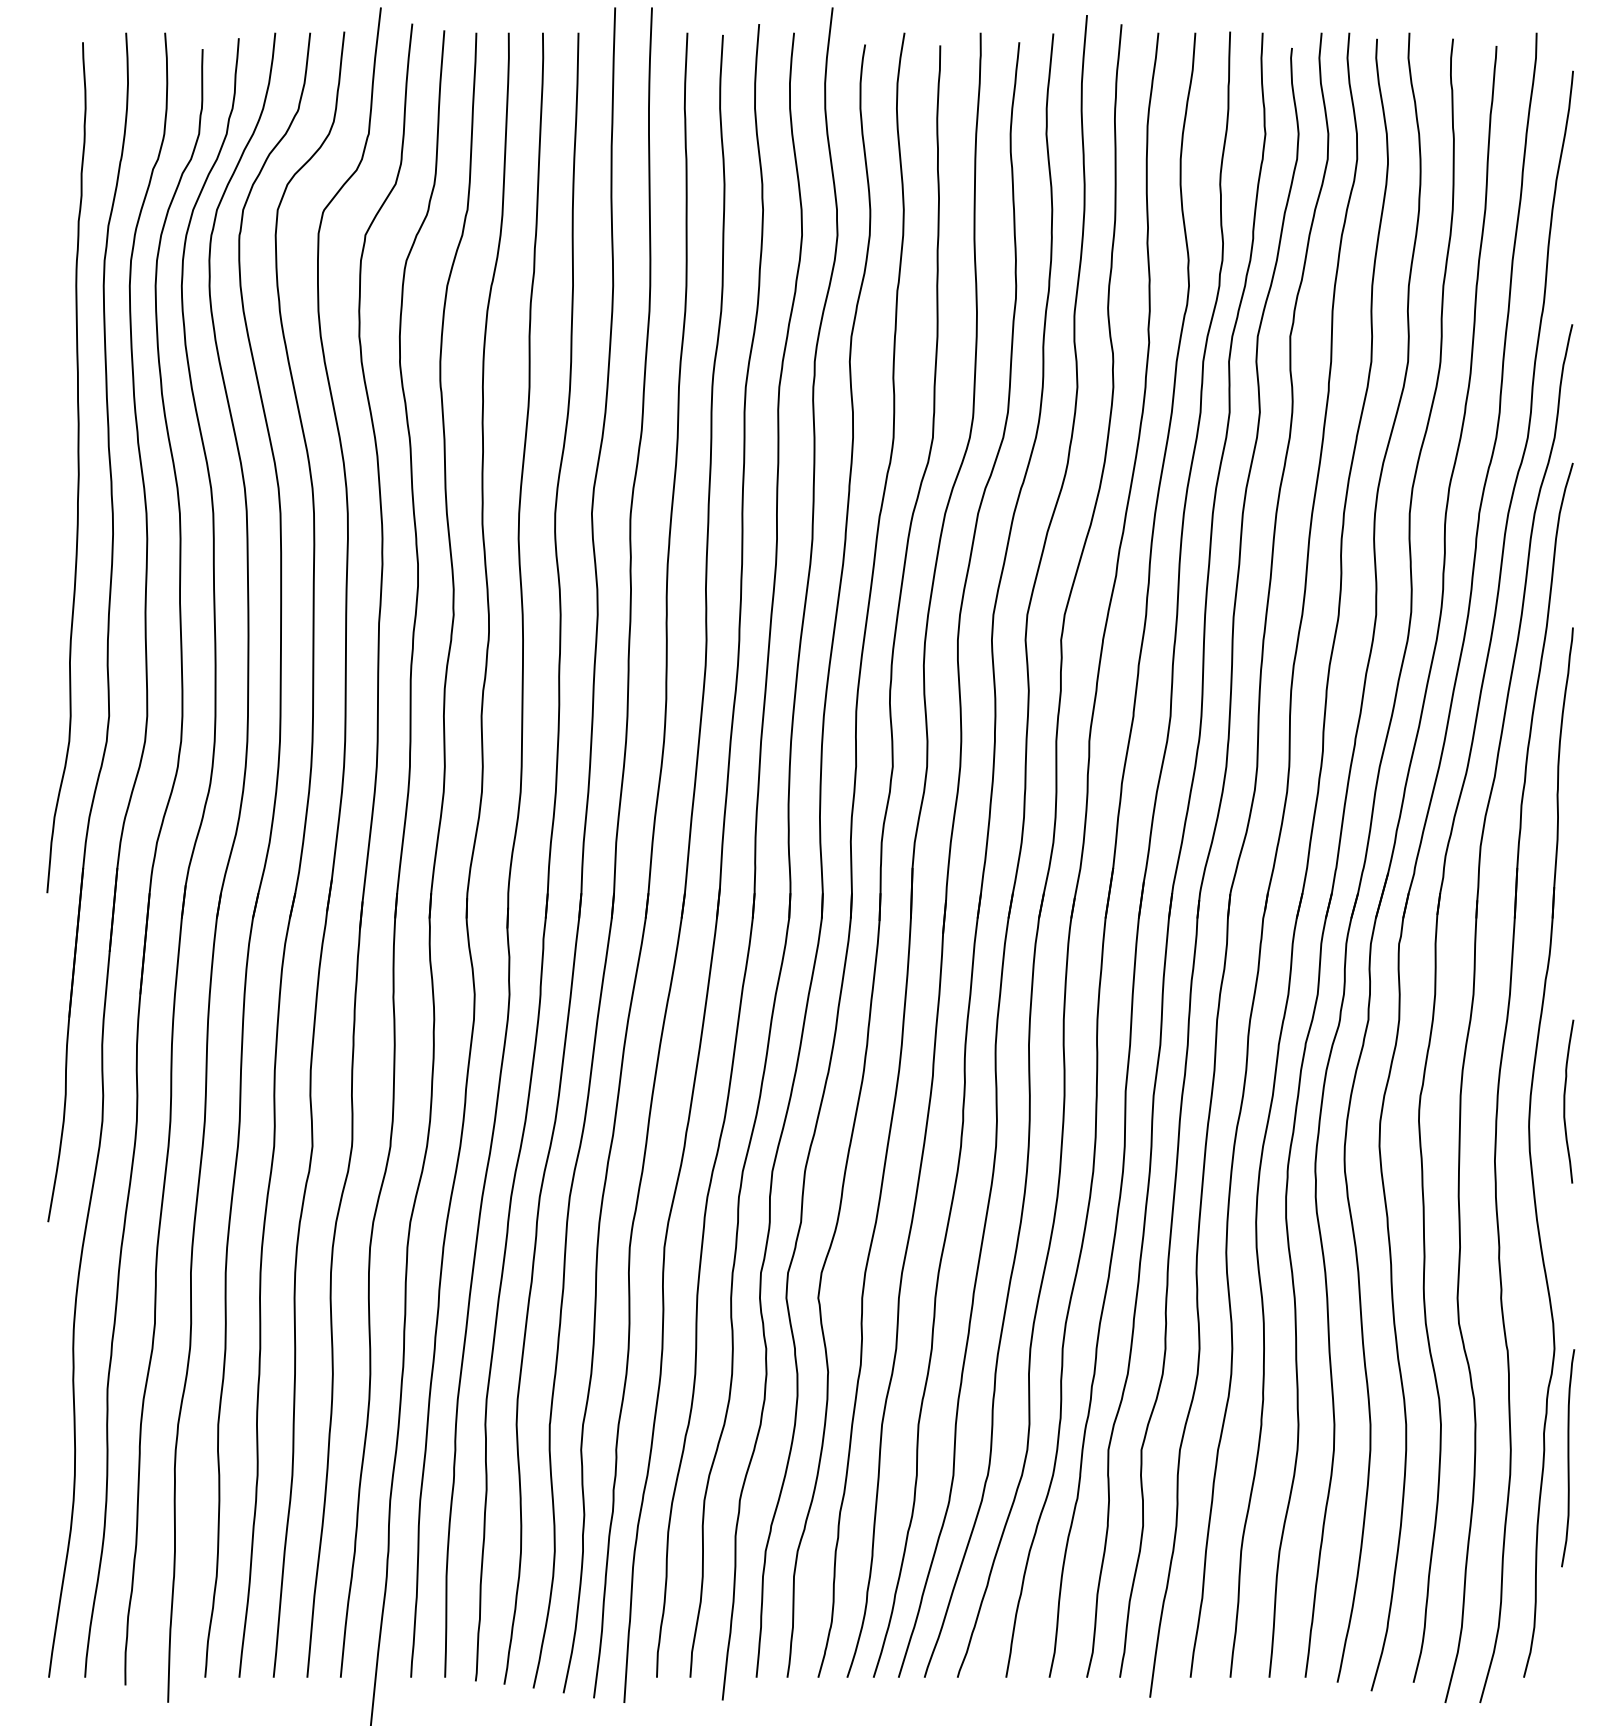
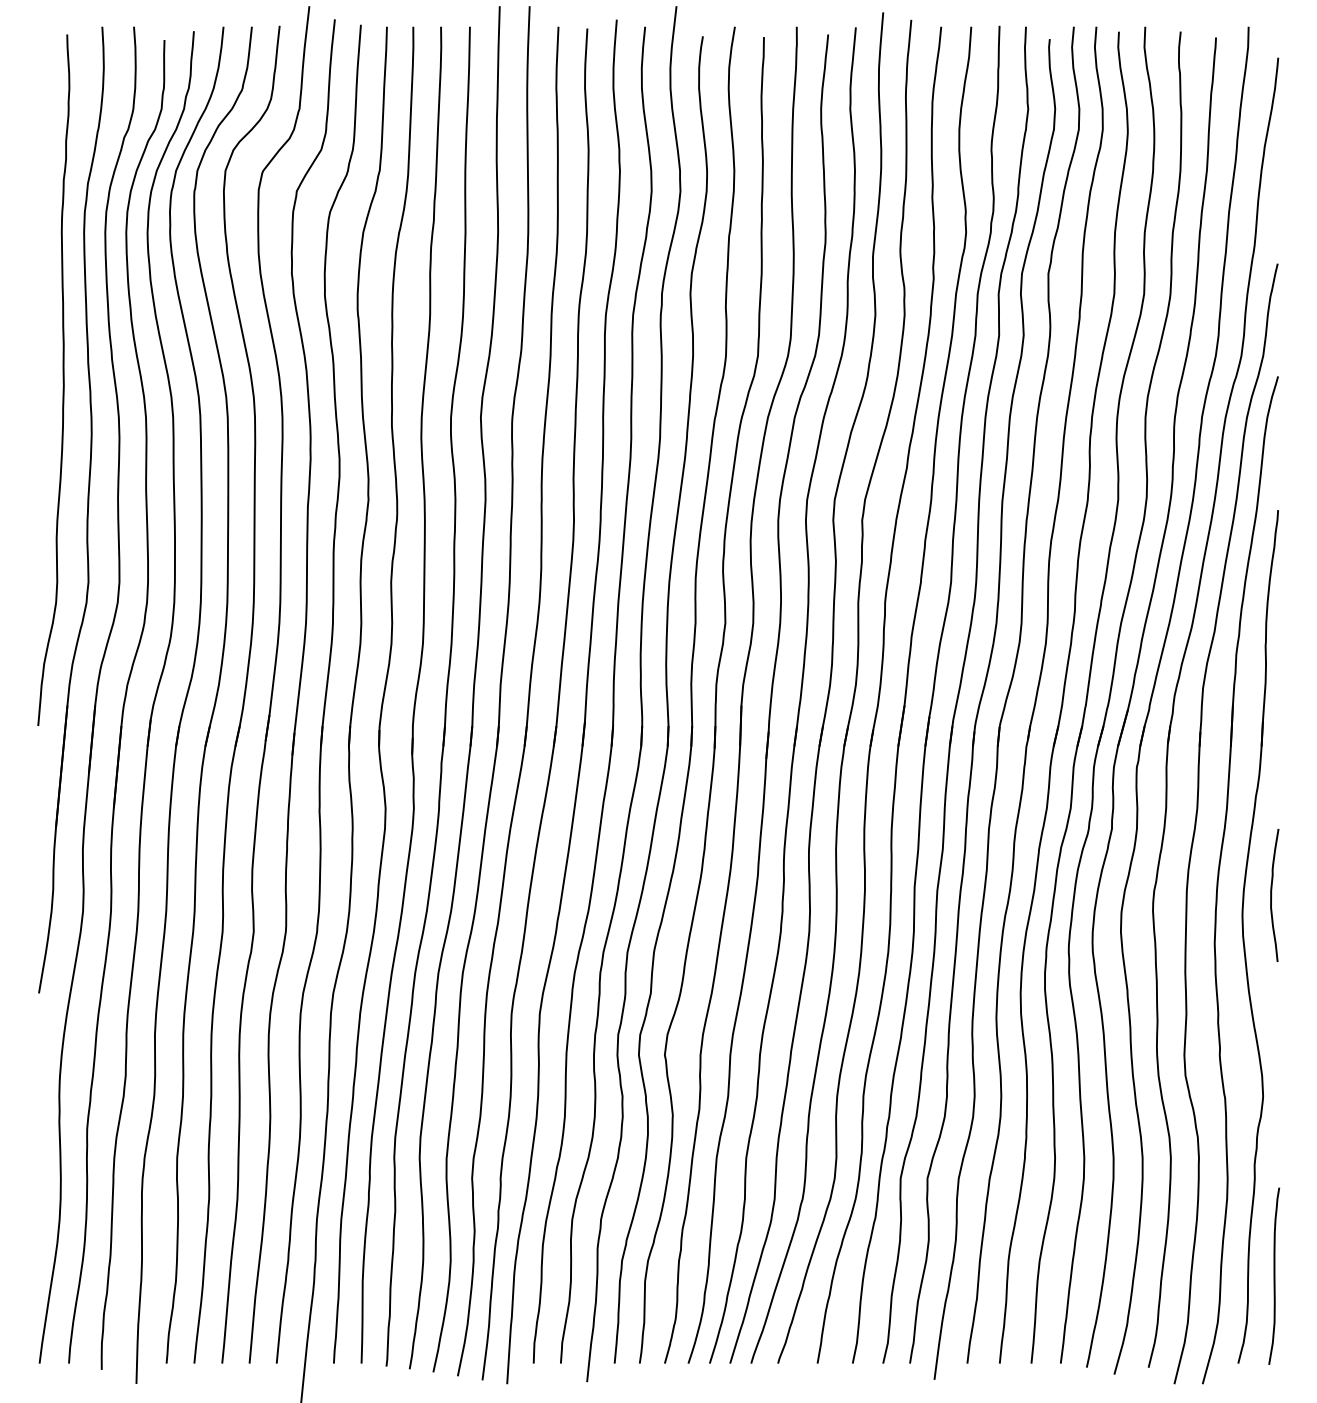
curve: (1568, 1458) -> (1274, 1276), moved

